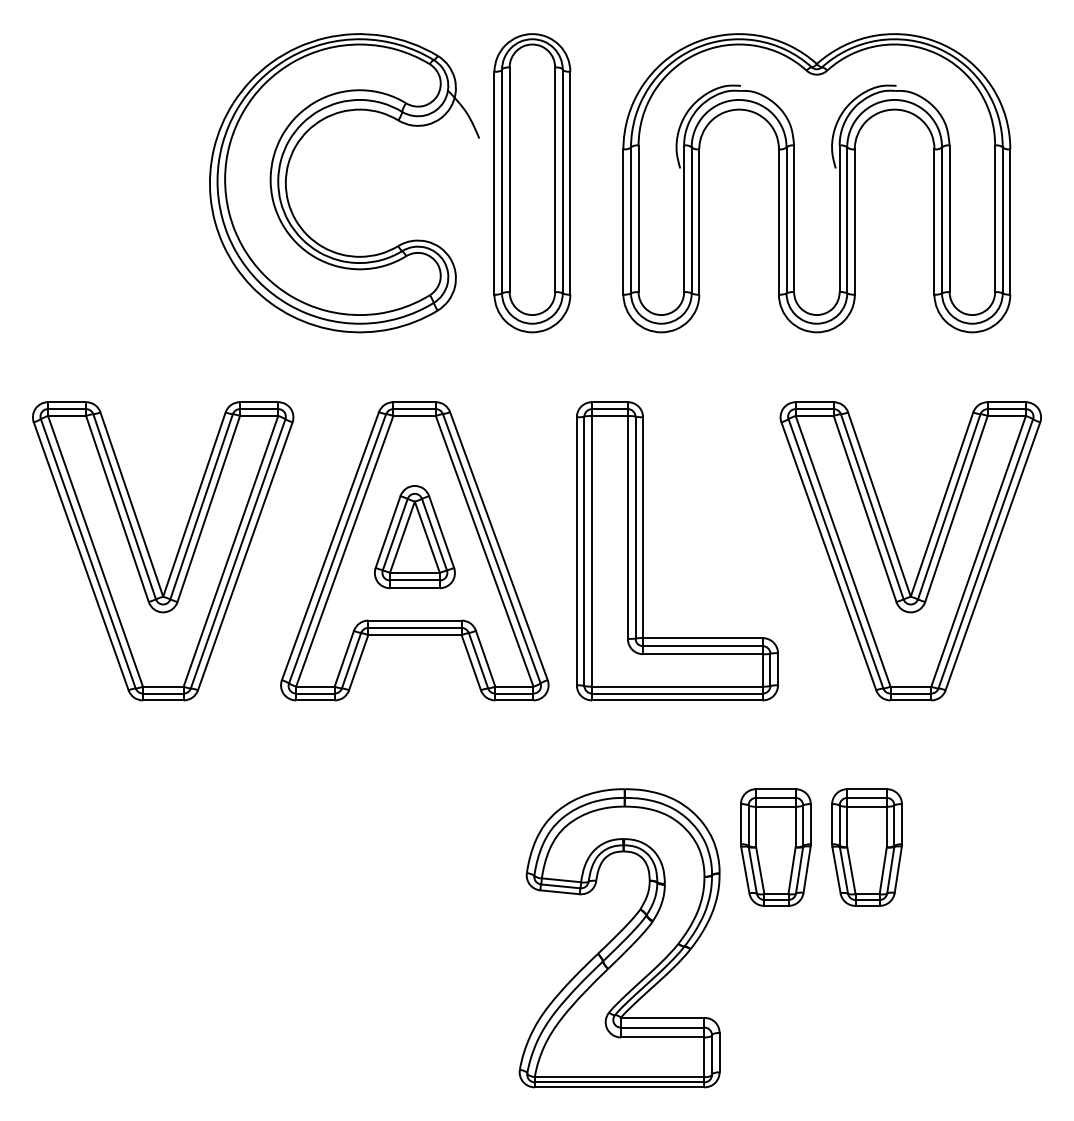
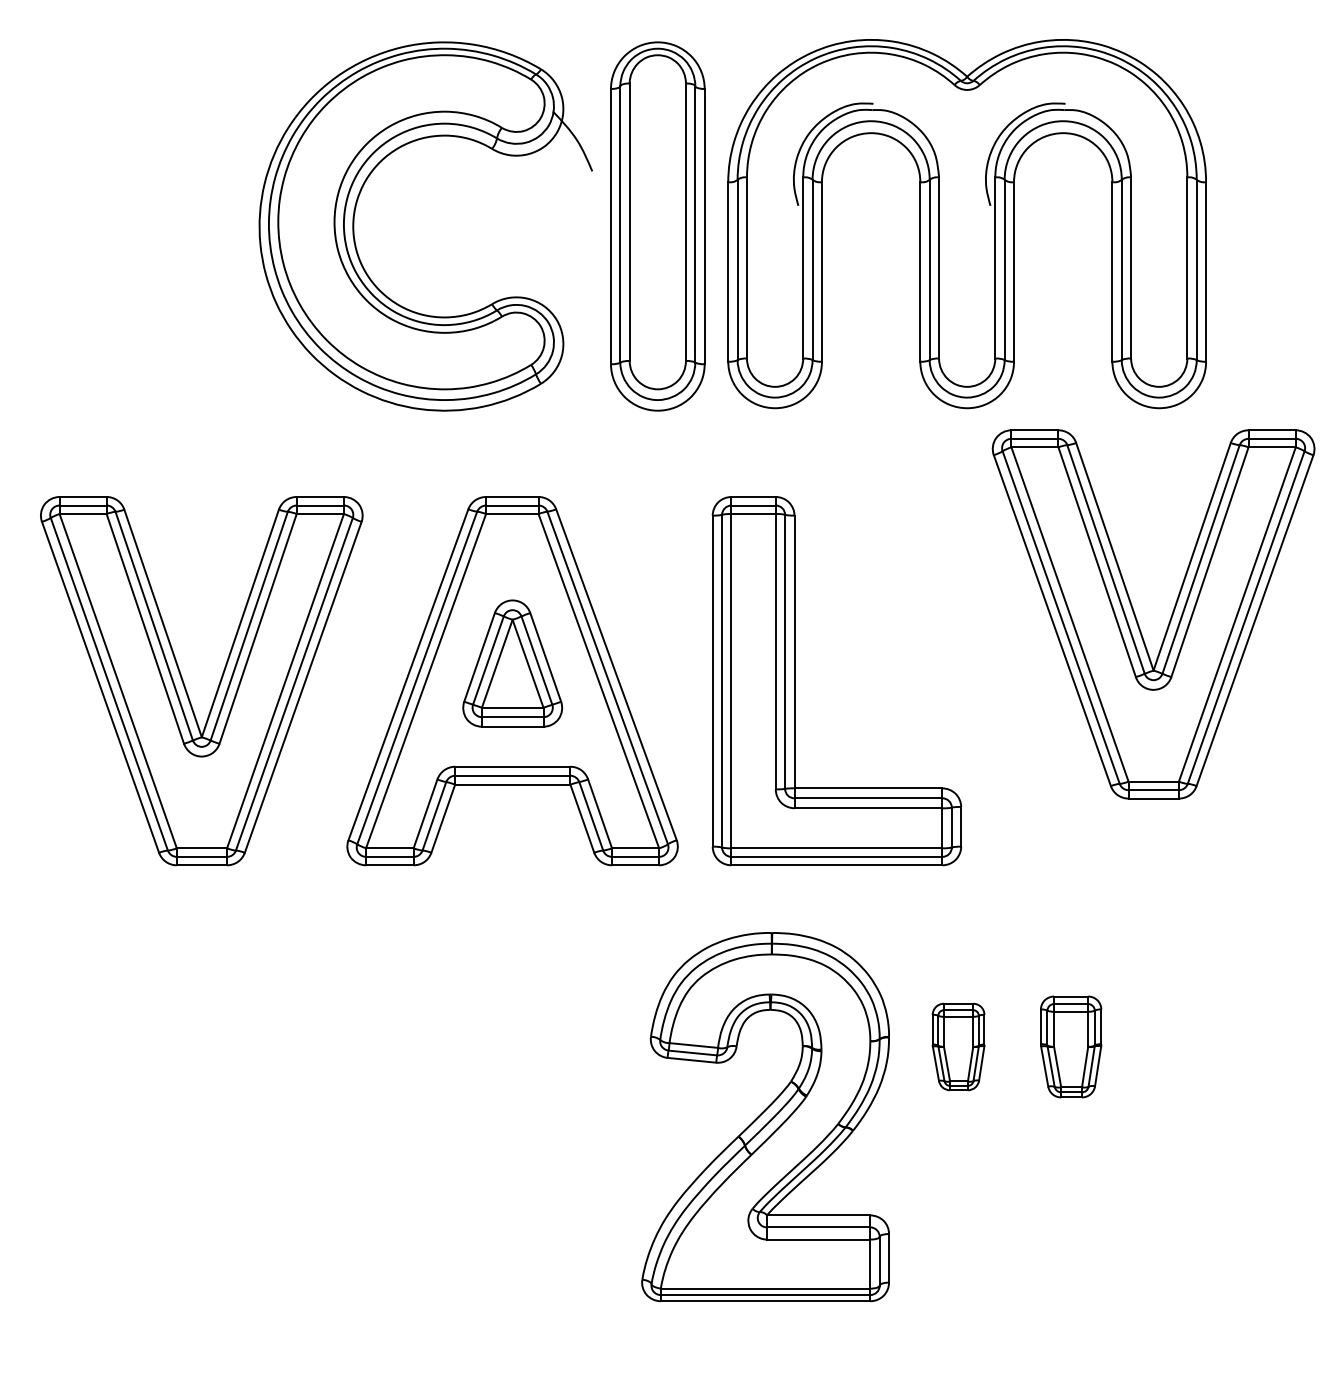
part: (816, 183) -> (966, 224), moved
part: (898, 556) -> (1138, 620), moved
part: (775, 847) -> (958, 1046), size x0.6
part: (866, 847) -> (1070, 1046), size x0.7
part: (619, 938) -> (765, 1117), moved

